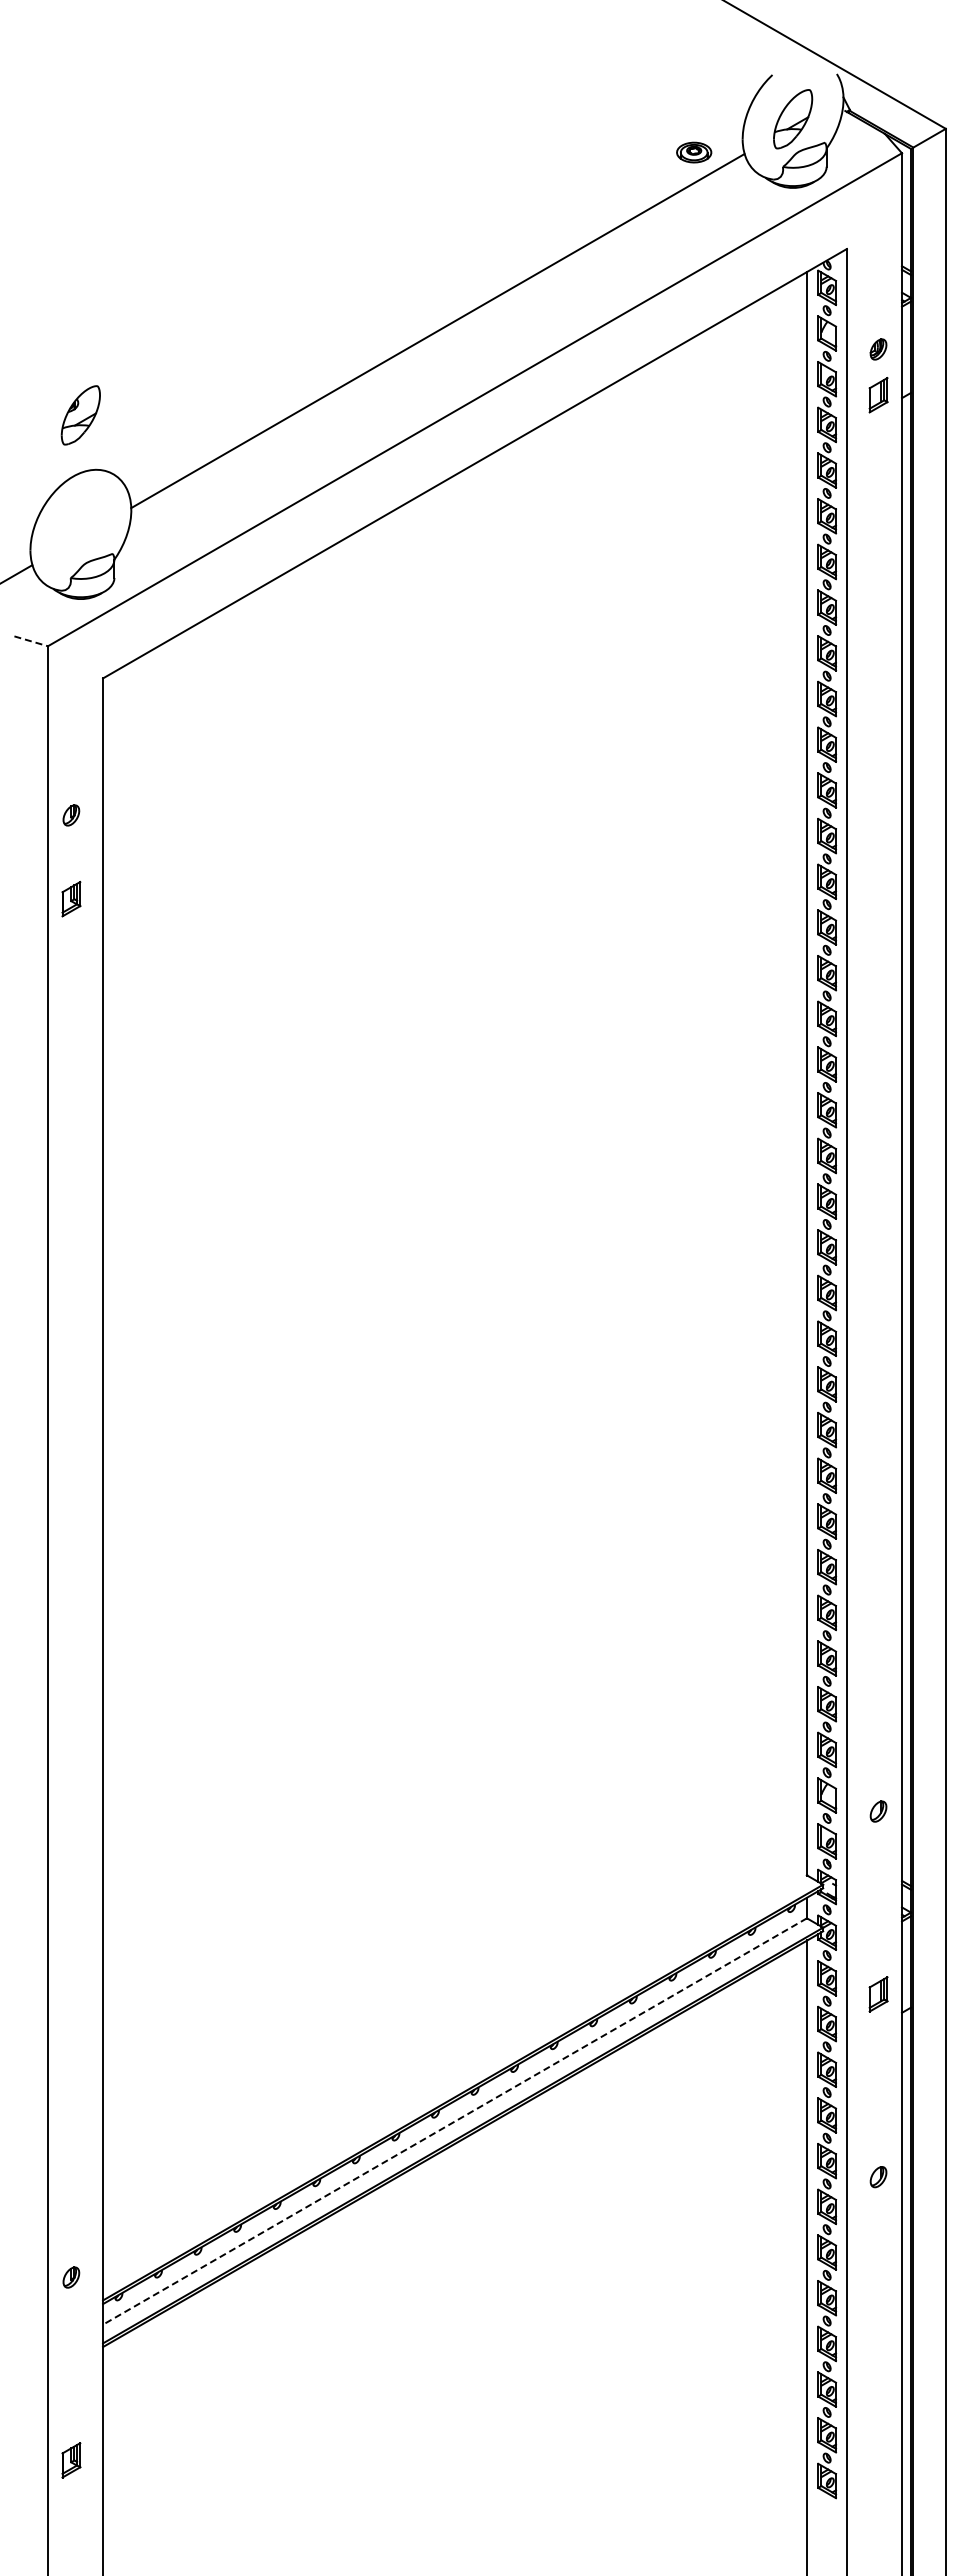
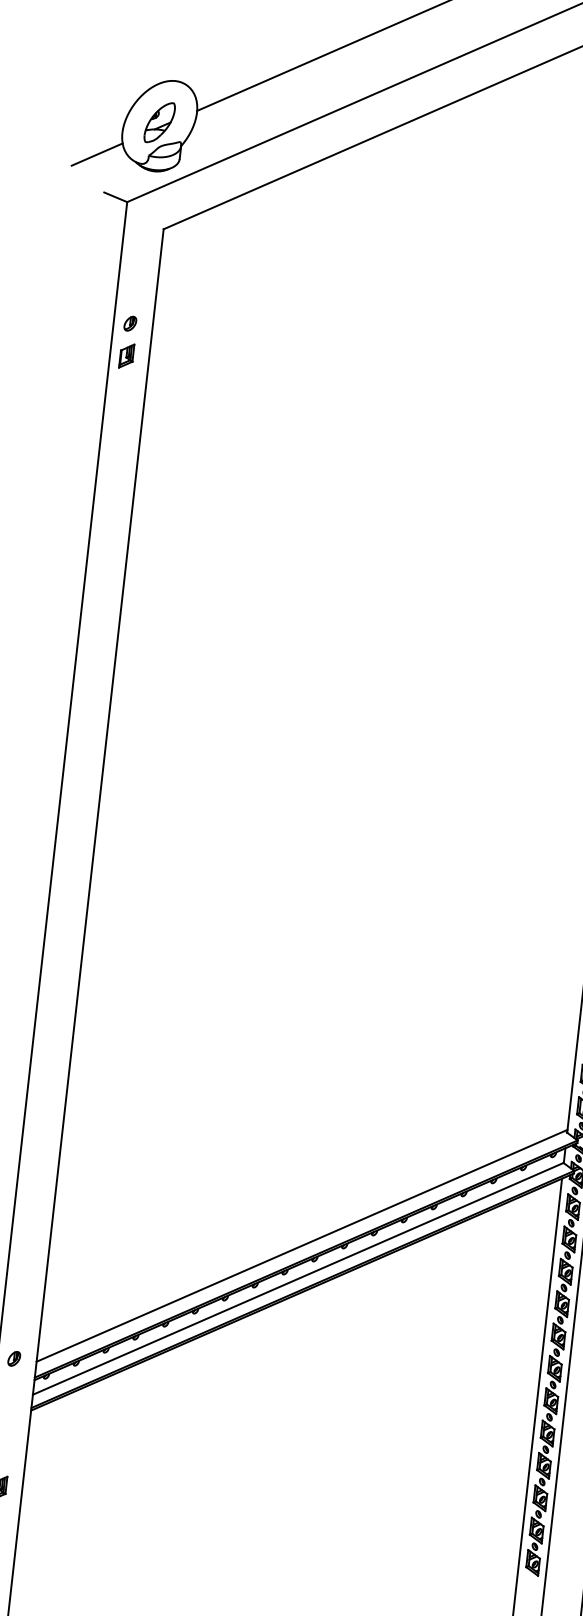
part: (80, 415) -> (159, 122), moved
line: (31, 641) -> (115, 197), dashed -> solid
part: (71, 899) -> (126, 356), moved
line: (455, 2074) -> (302, 1245), added
line: (454, 2121) -> (297, 1278), dashed -> solid

